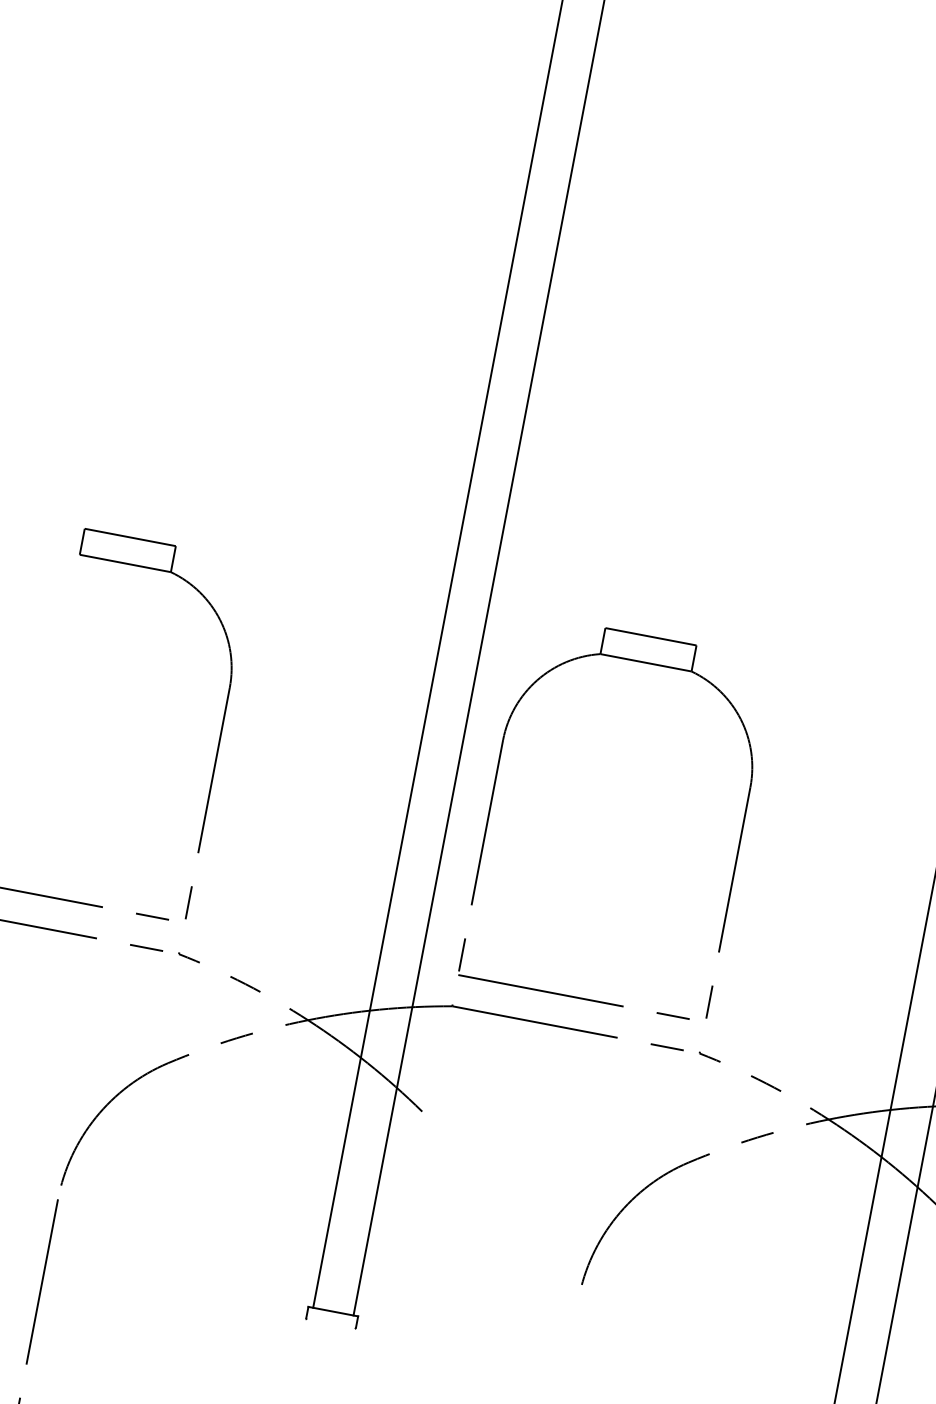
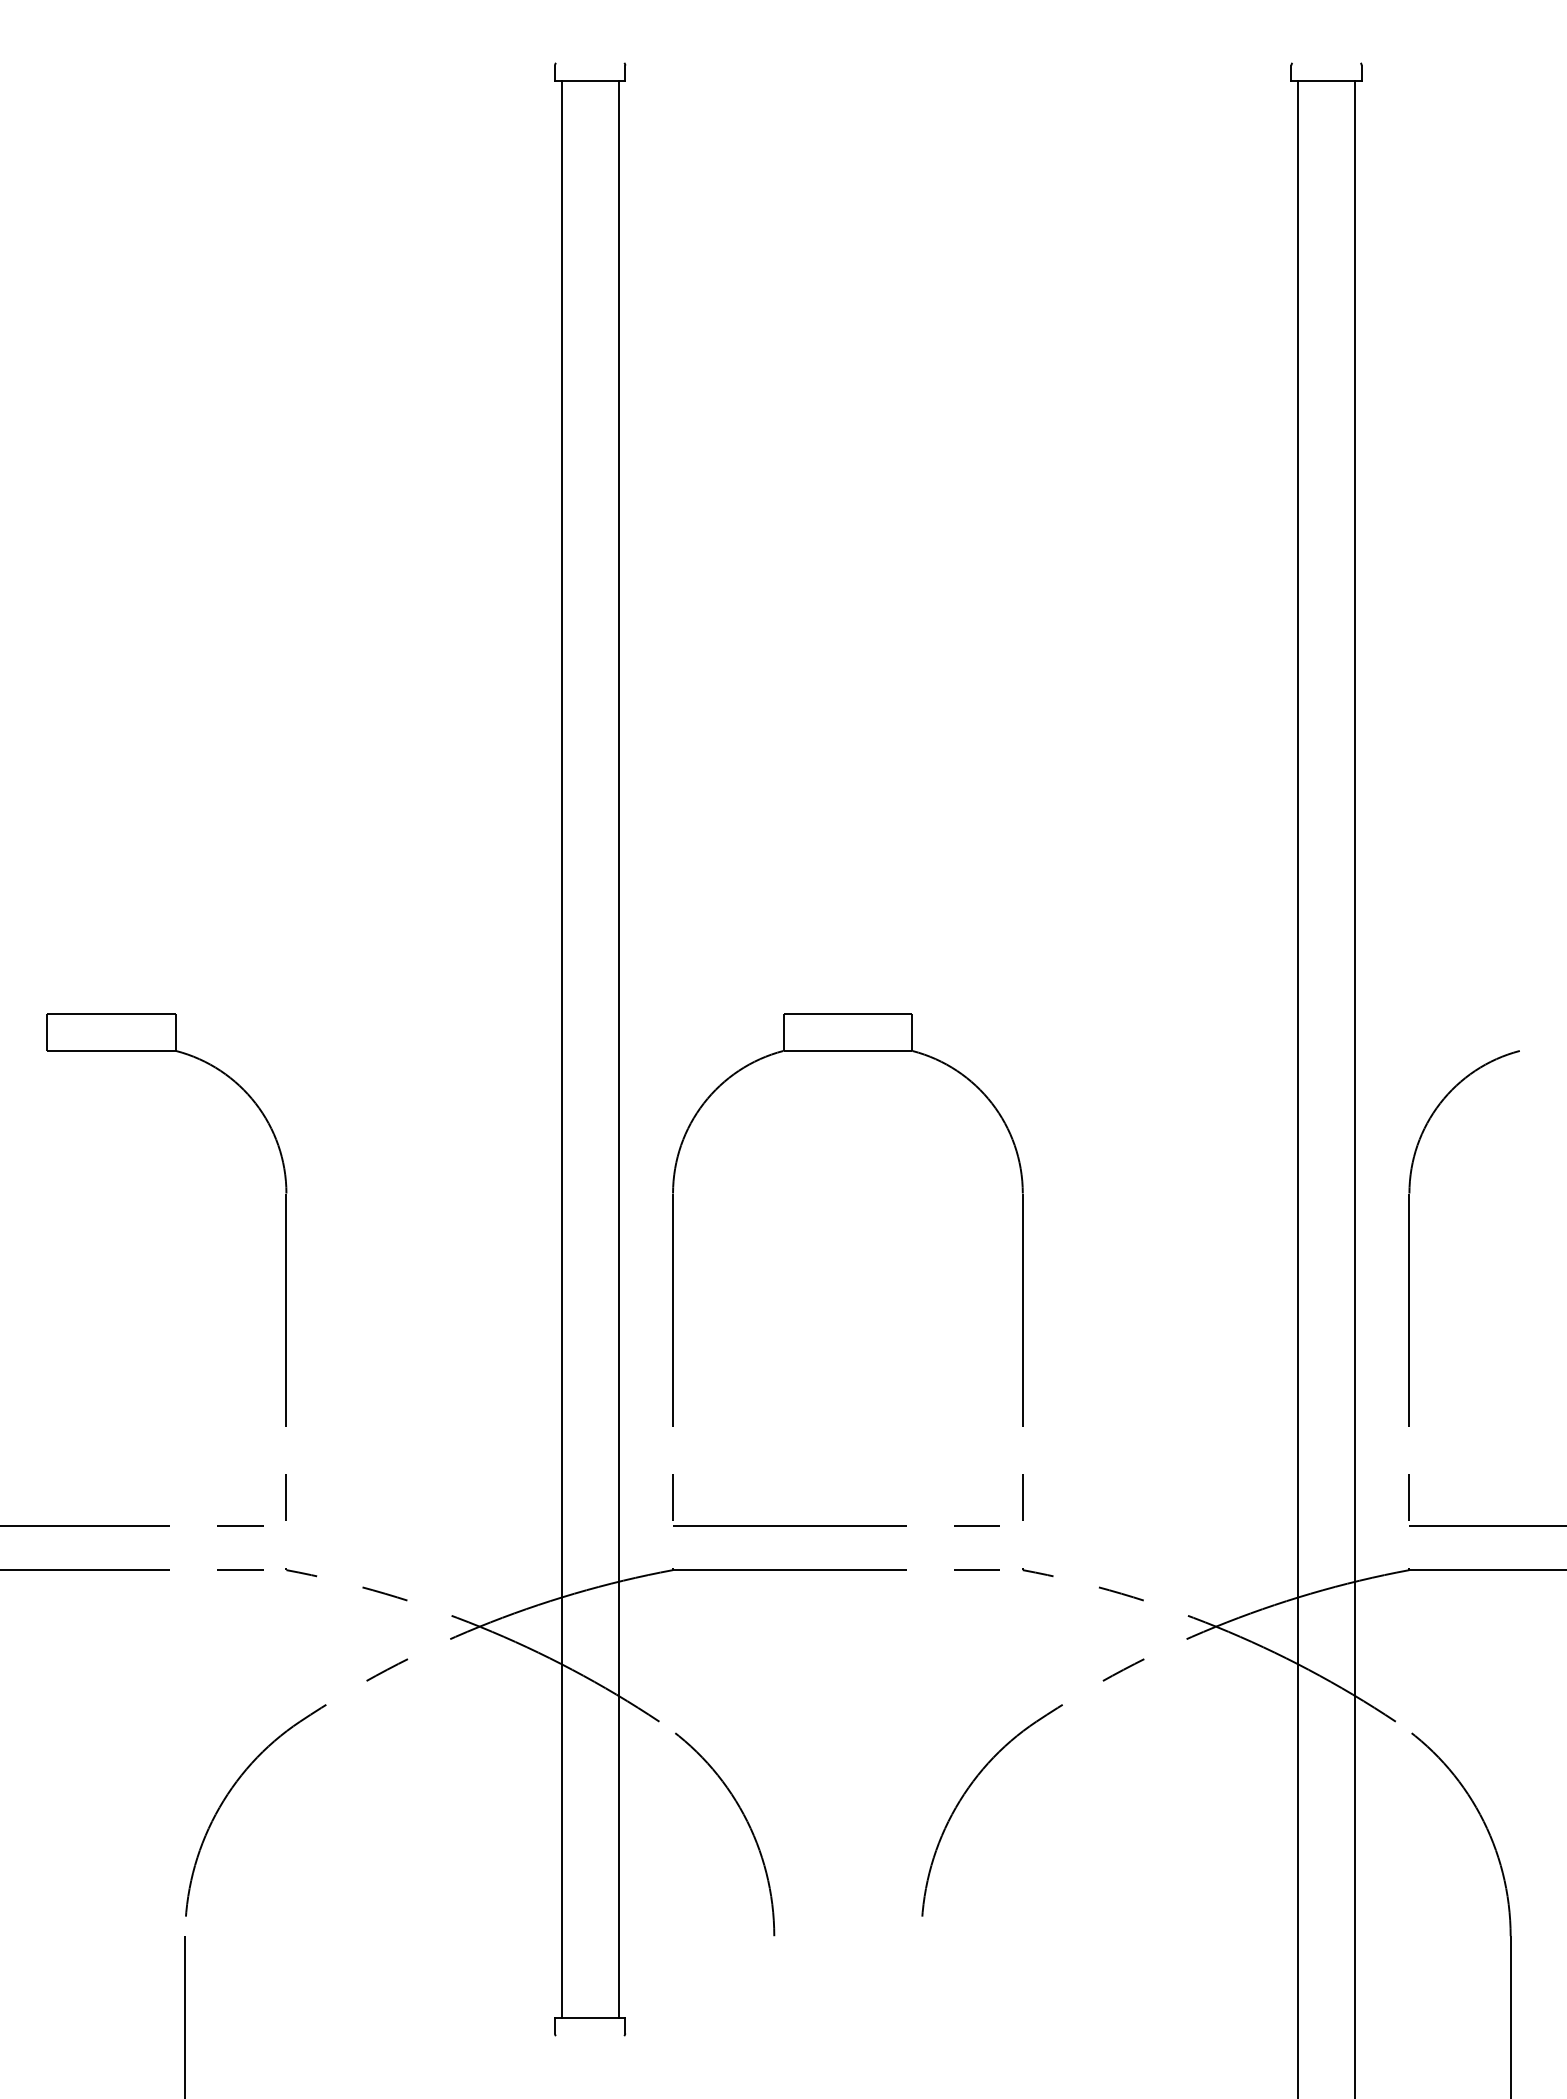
arc: (470, 1196) -> (747, 1824), added

